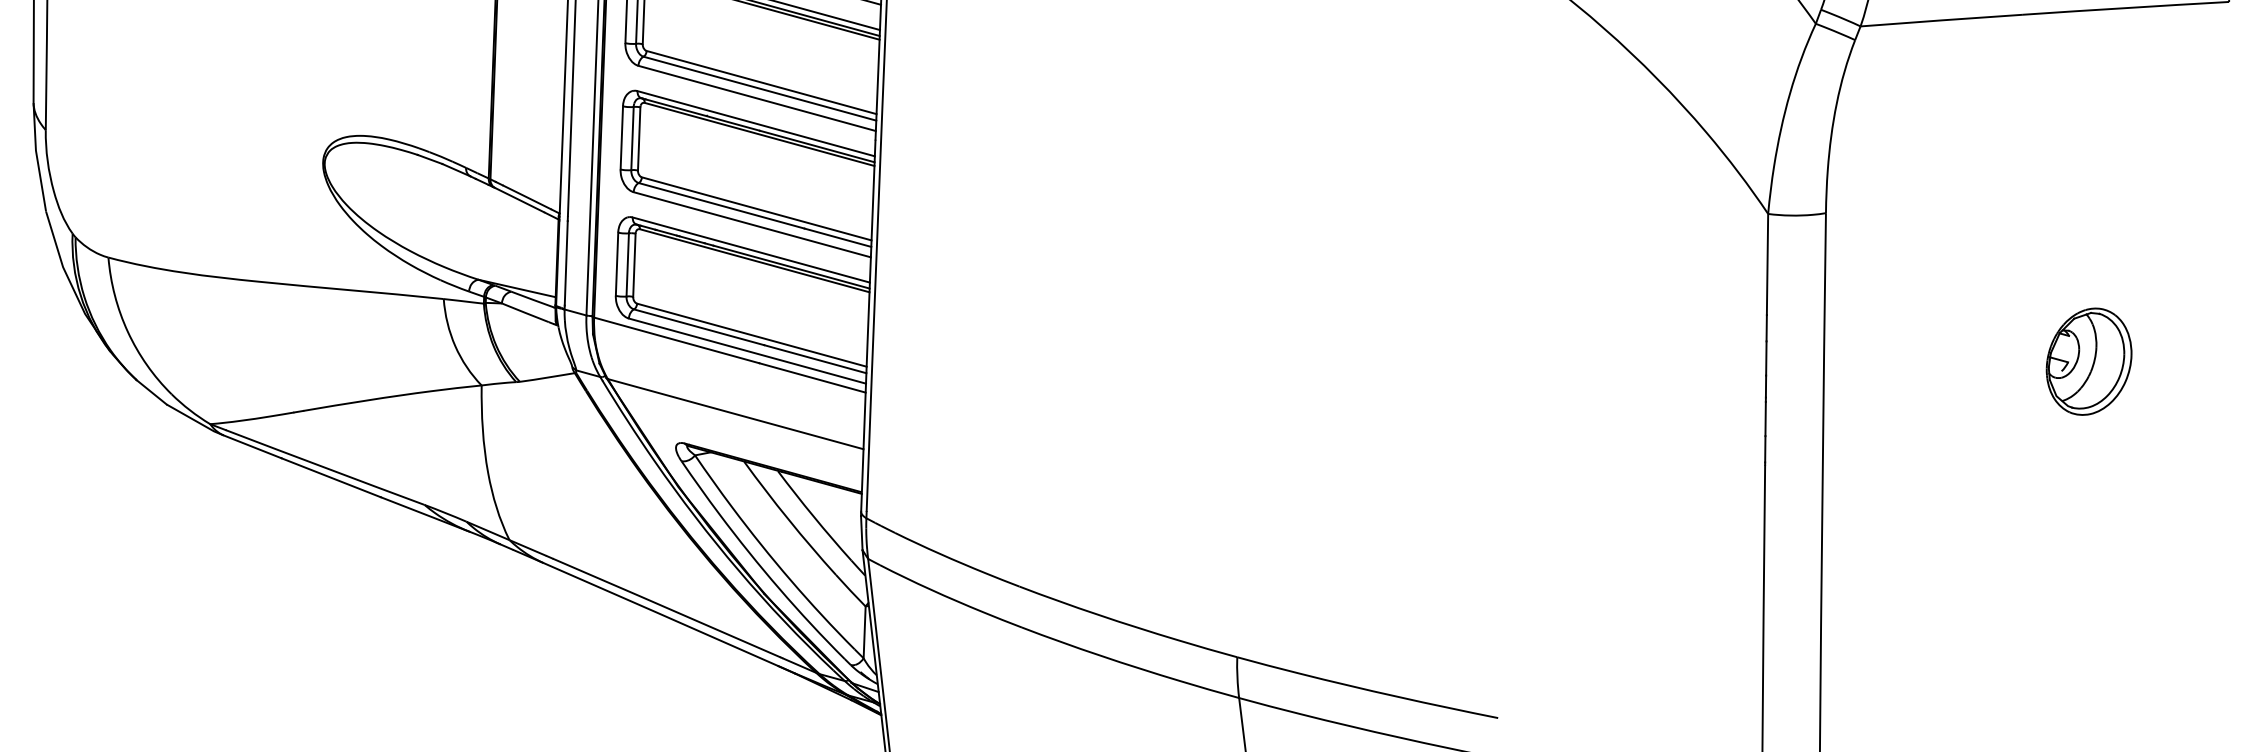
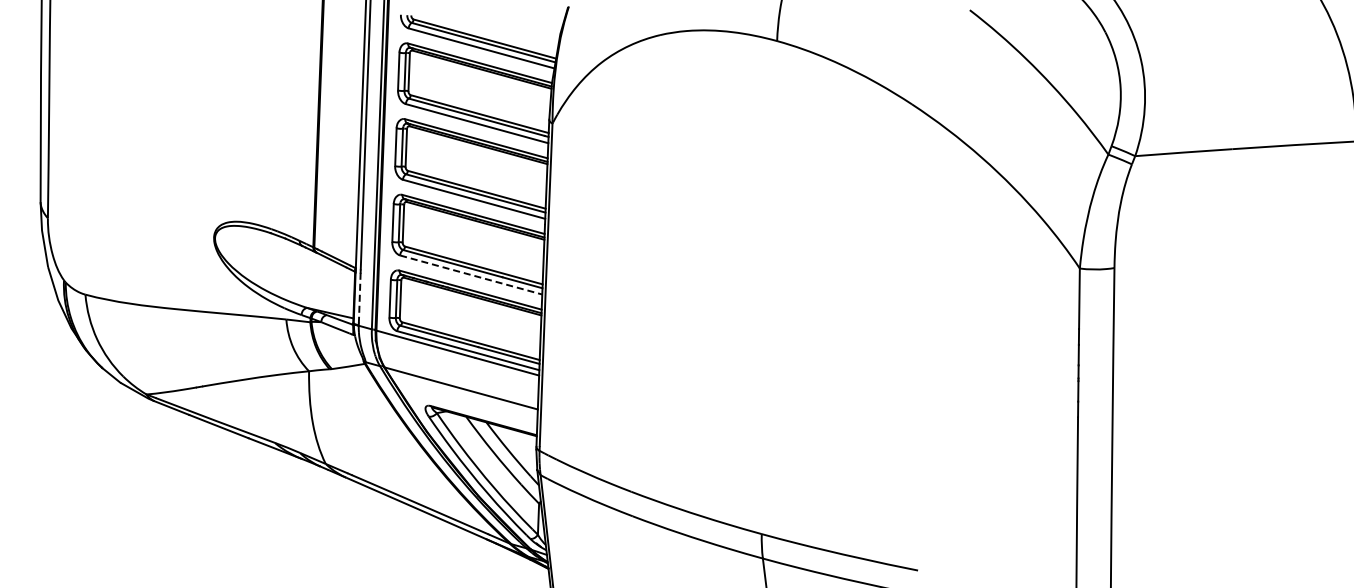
line: (752, 225) -> (471, 275), solid -> dashed
line: (565, 263) -> (359, 298), solid -> dashed
part: (2088, 360) -> (1271, 356), removed

